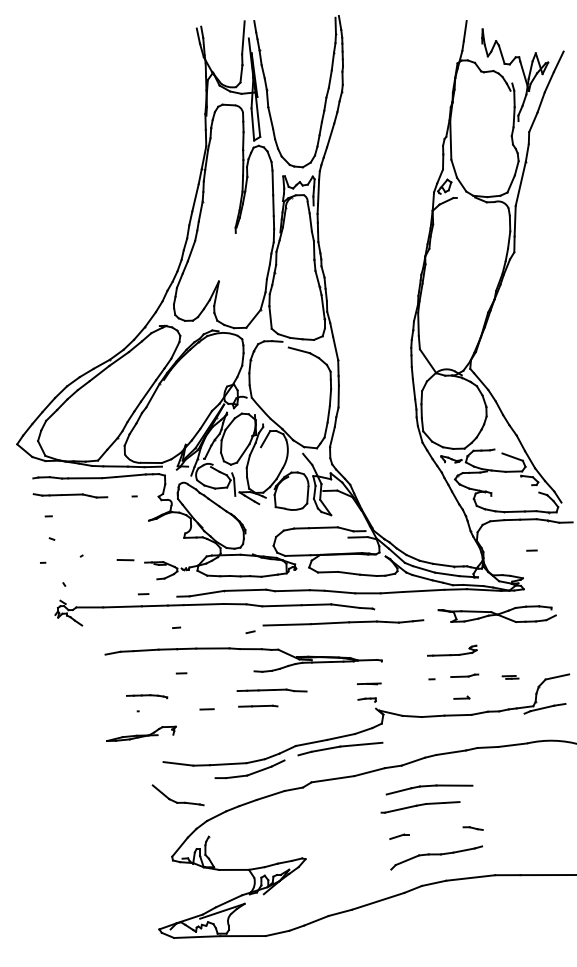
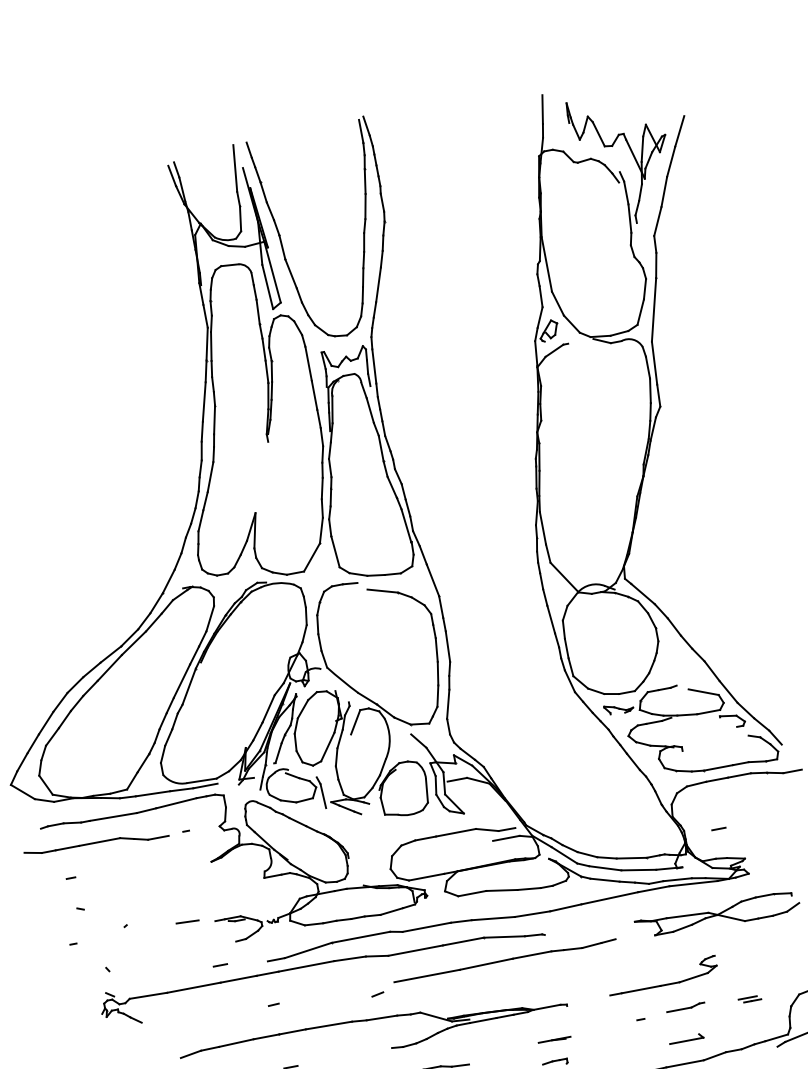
part: (70, 495) -> (96, 844), size x1.4
line: (531, 550) -> (718, 828), moved
part: (452, 650) -> (663, 974), size x1.6
part: (461, 697) -> (686, 1038), size x1.6

